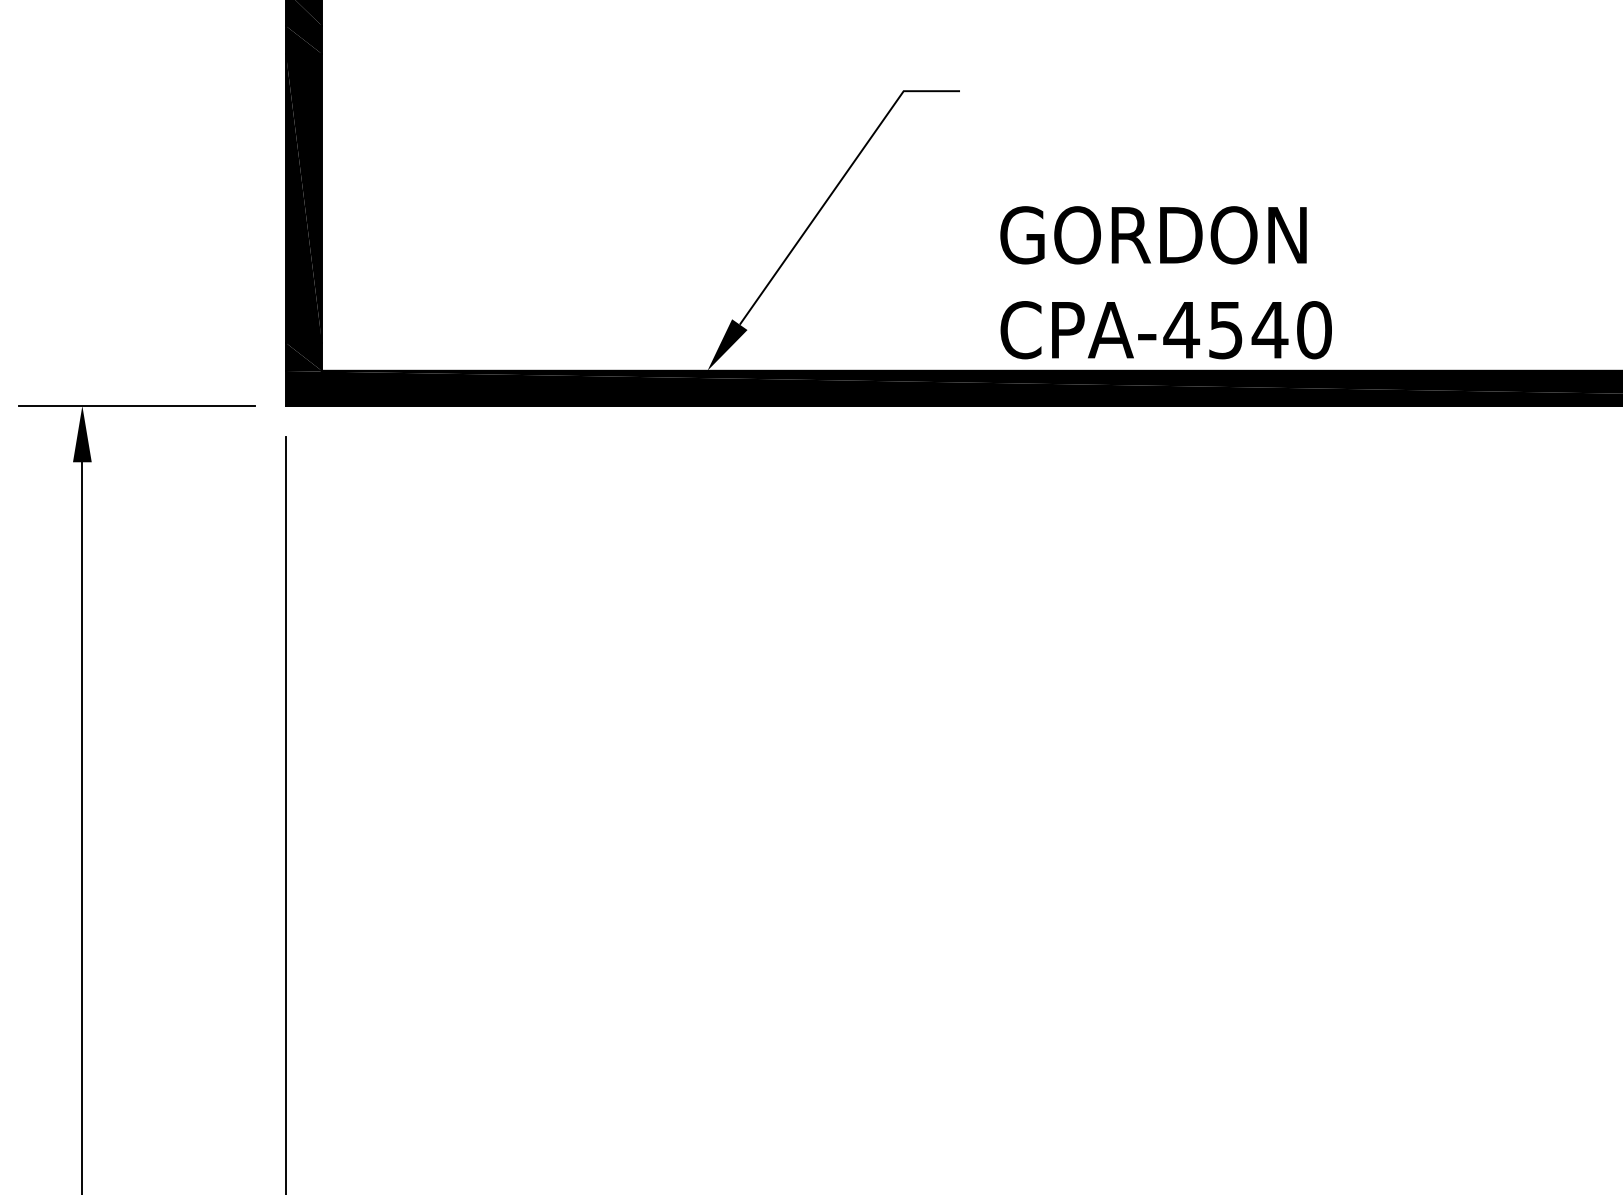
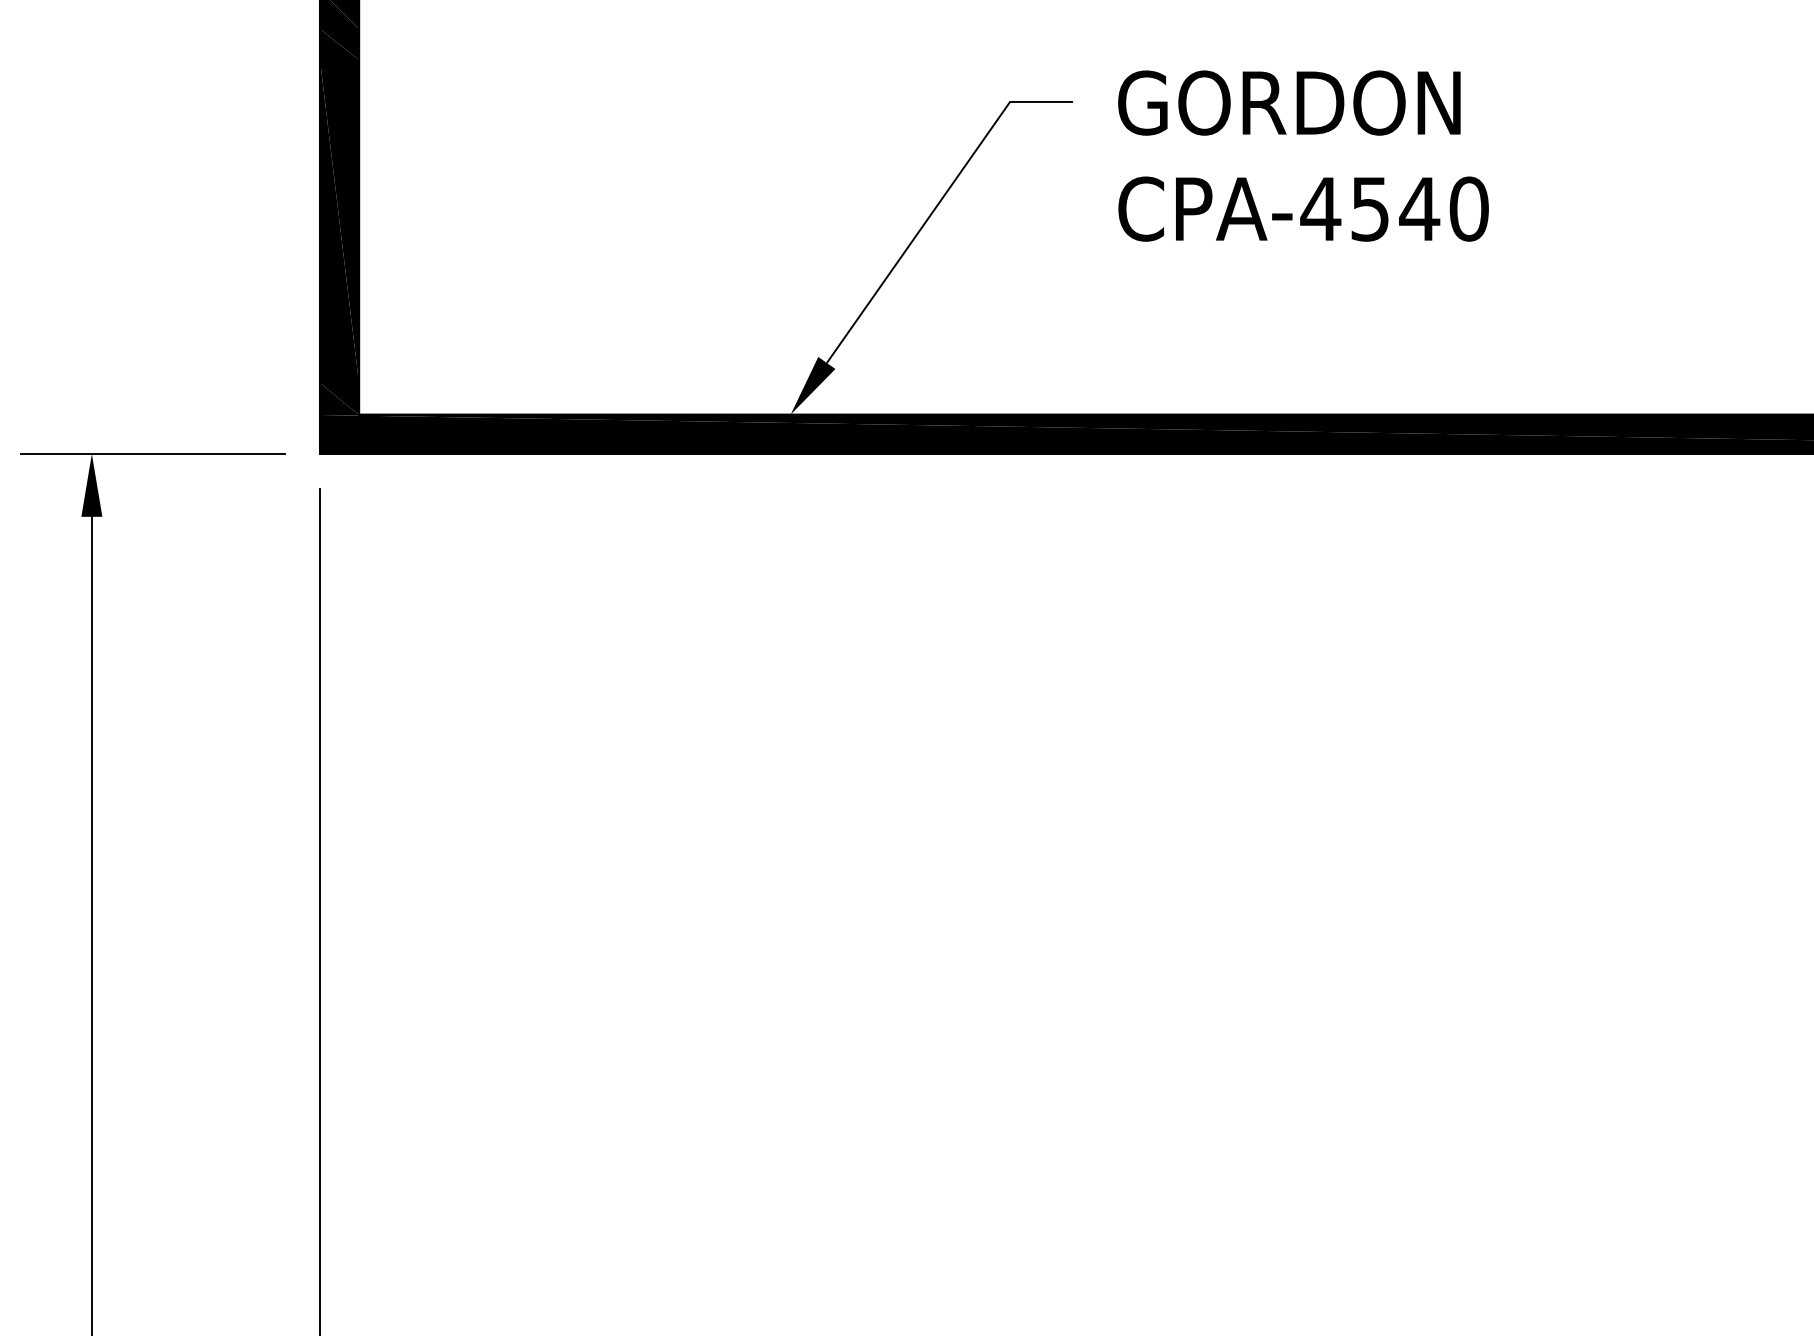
text: (1166, 282) -> (1303, 155), moved

